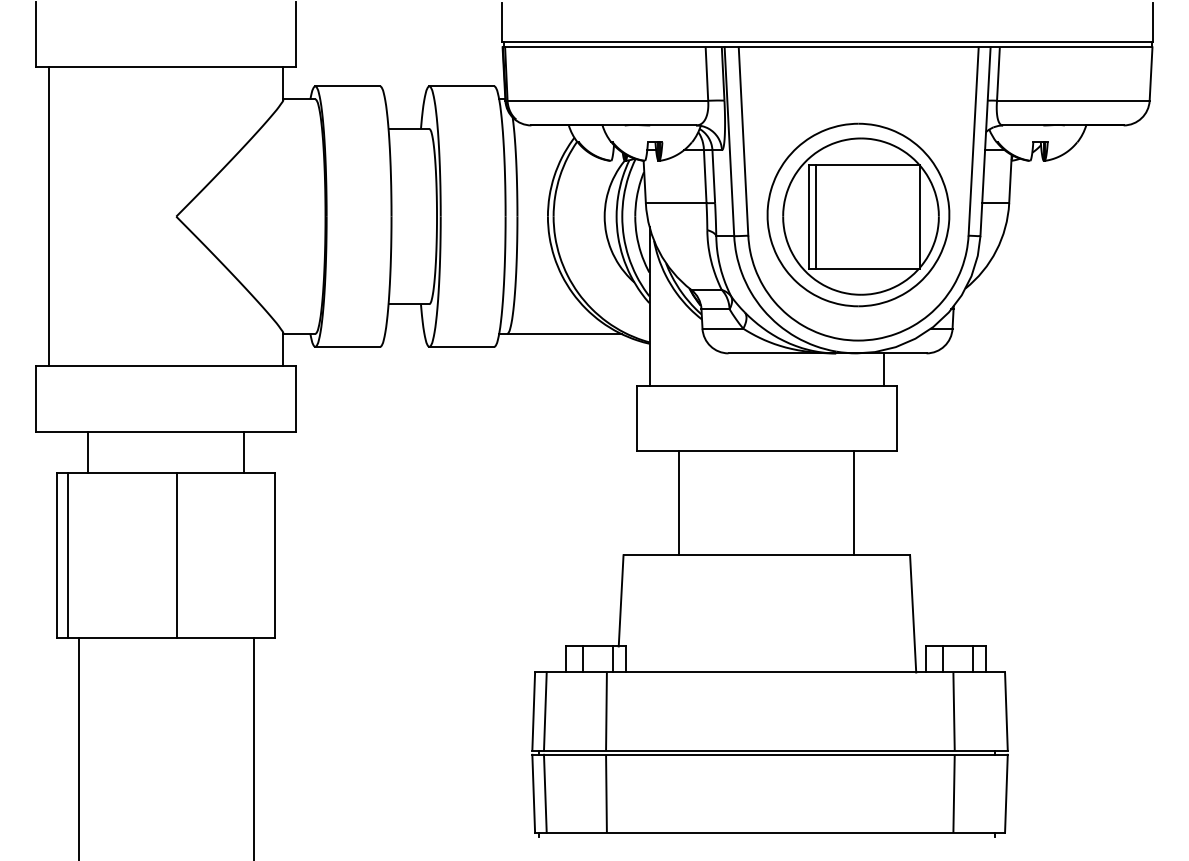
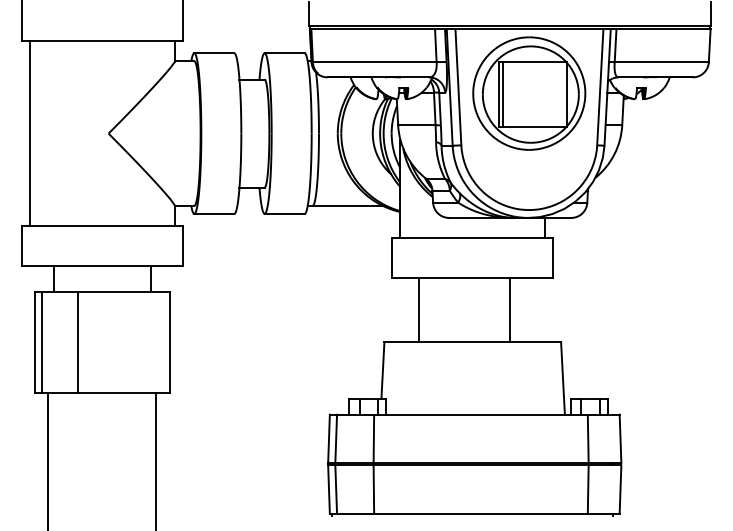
part: (858, 214) -> (529, 93), moved
line: (853, 503) -> (509, 310), moved
line: (176, 555) -> (77, 342), moved

